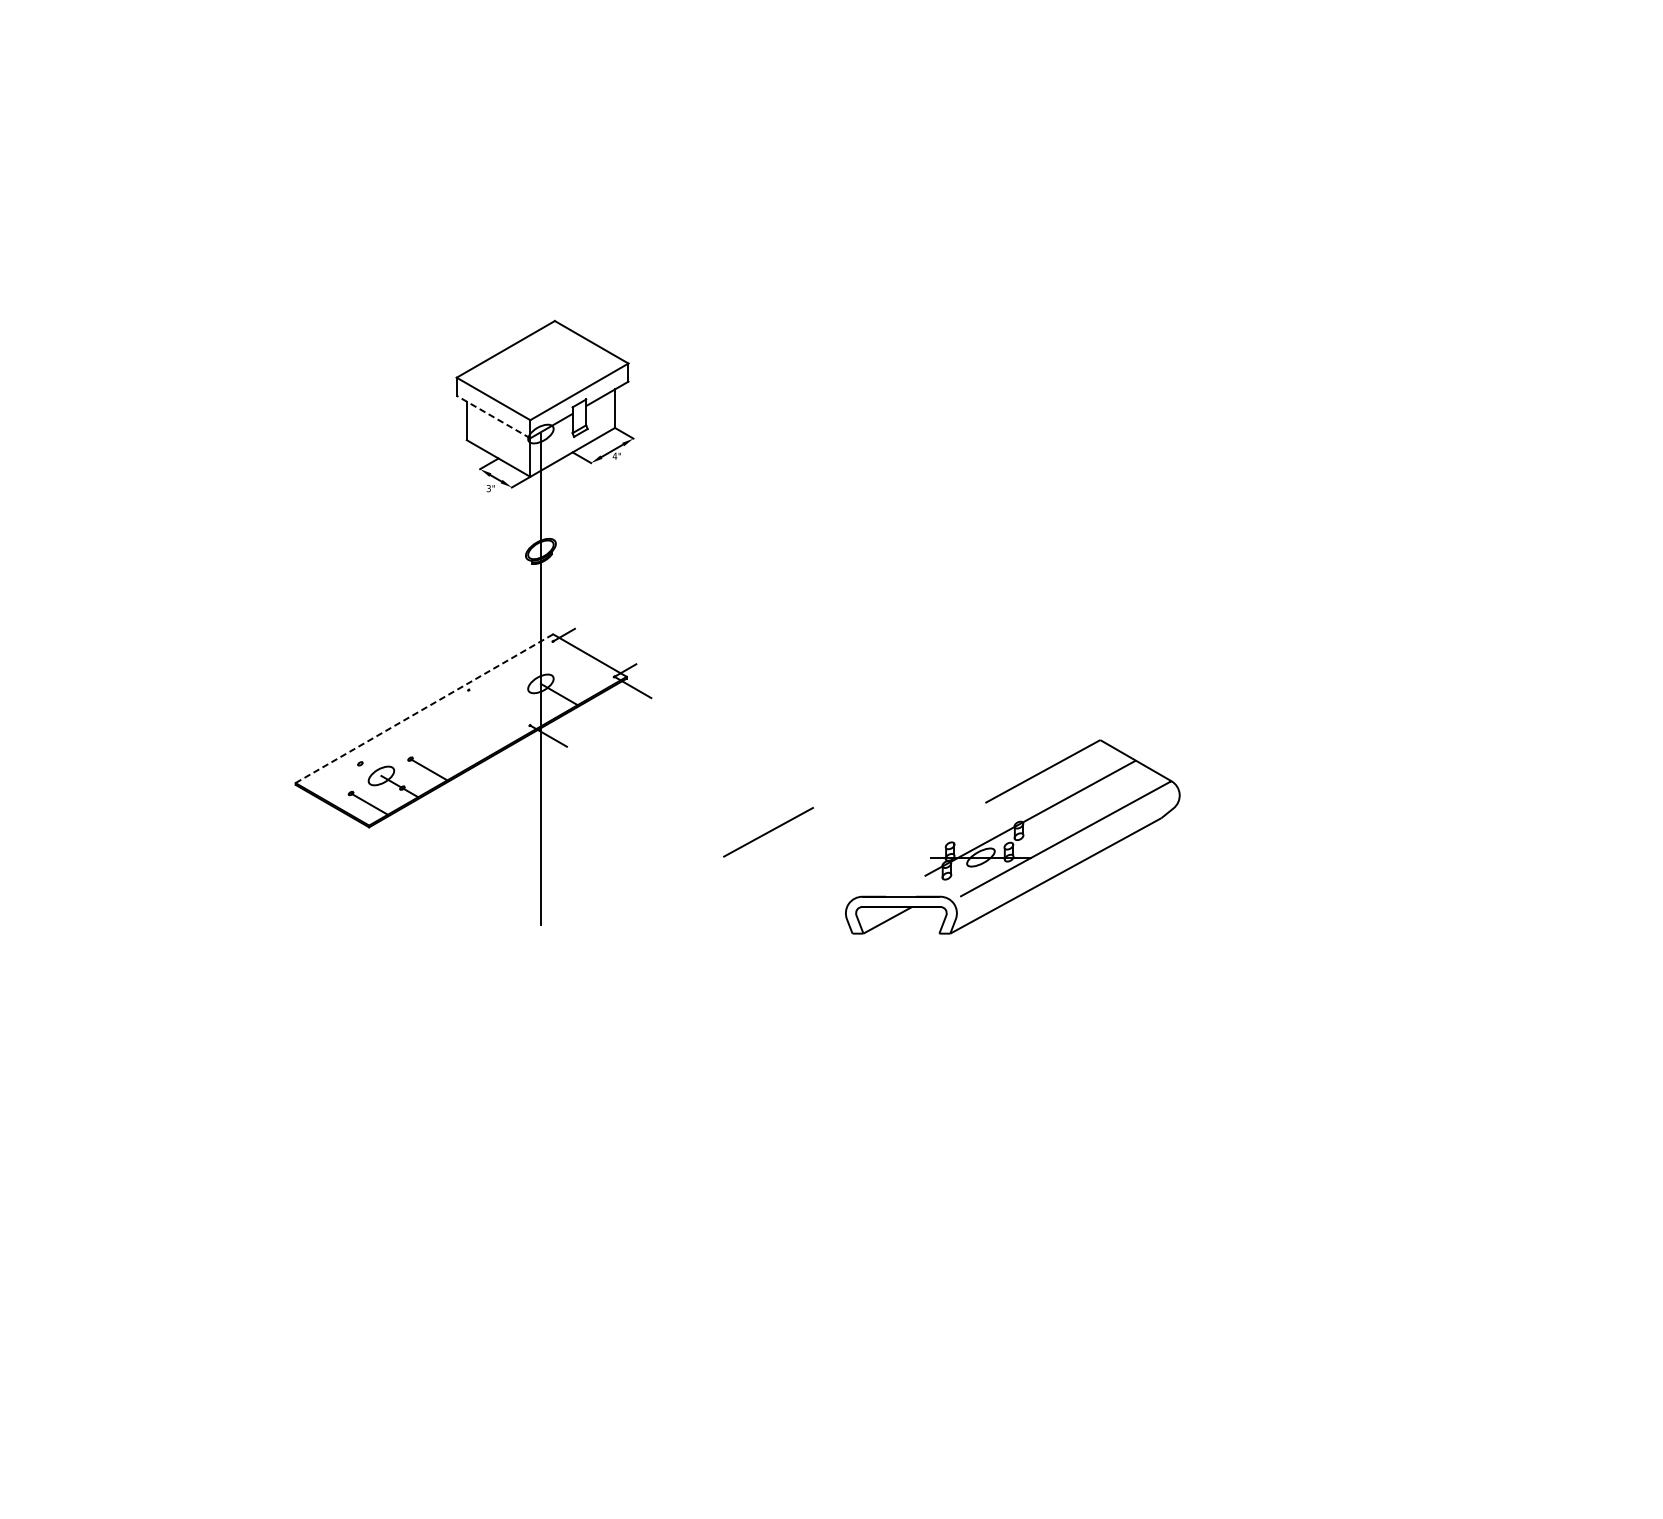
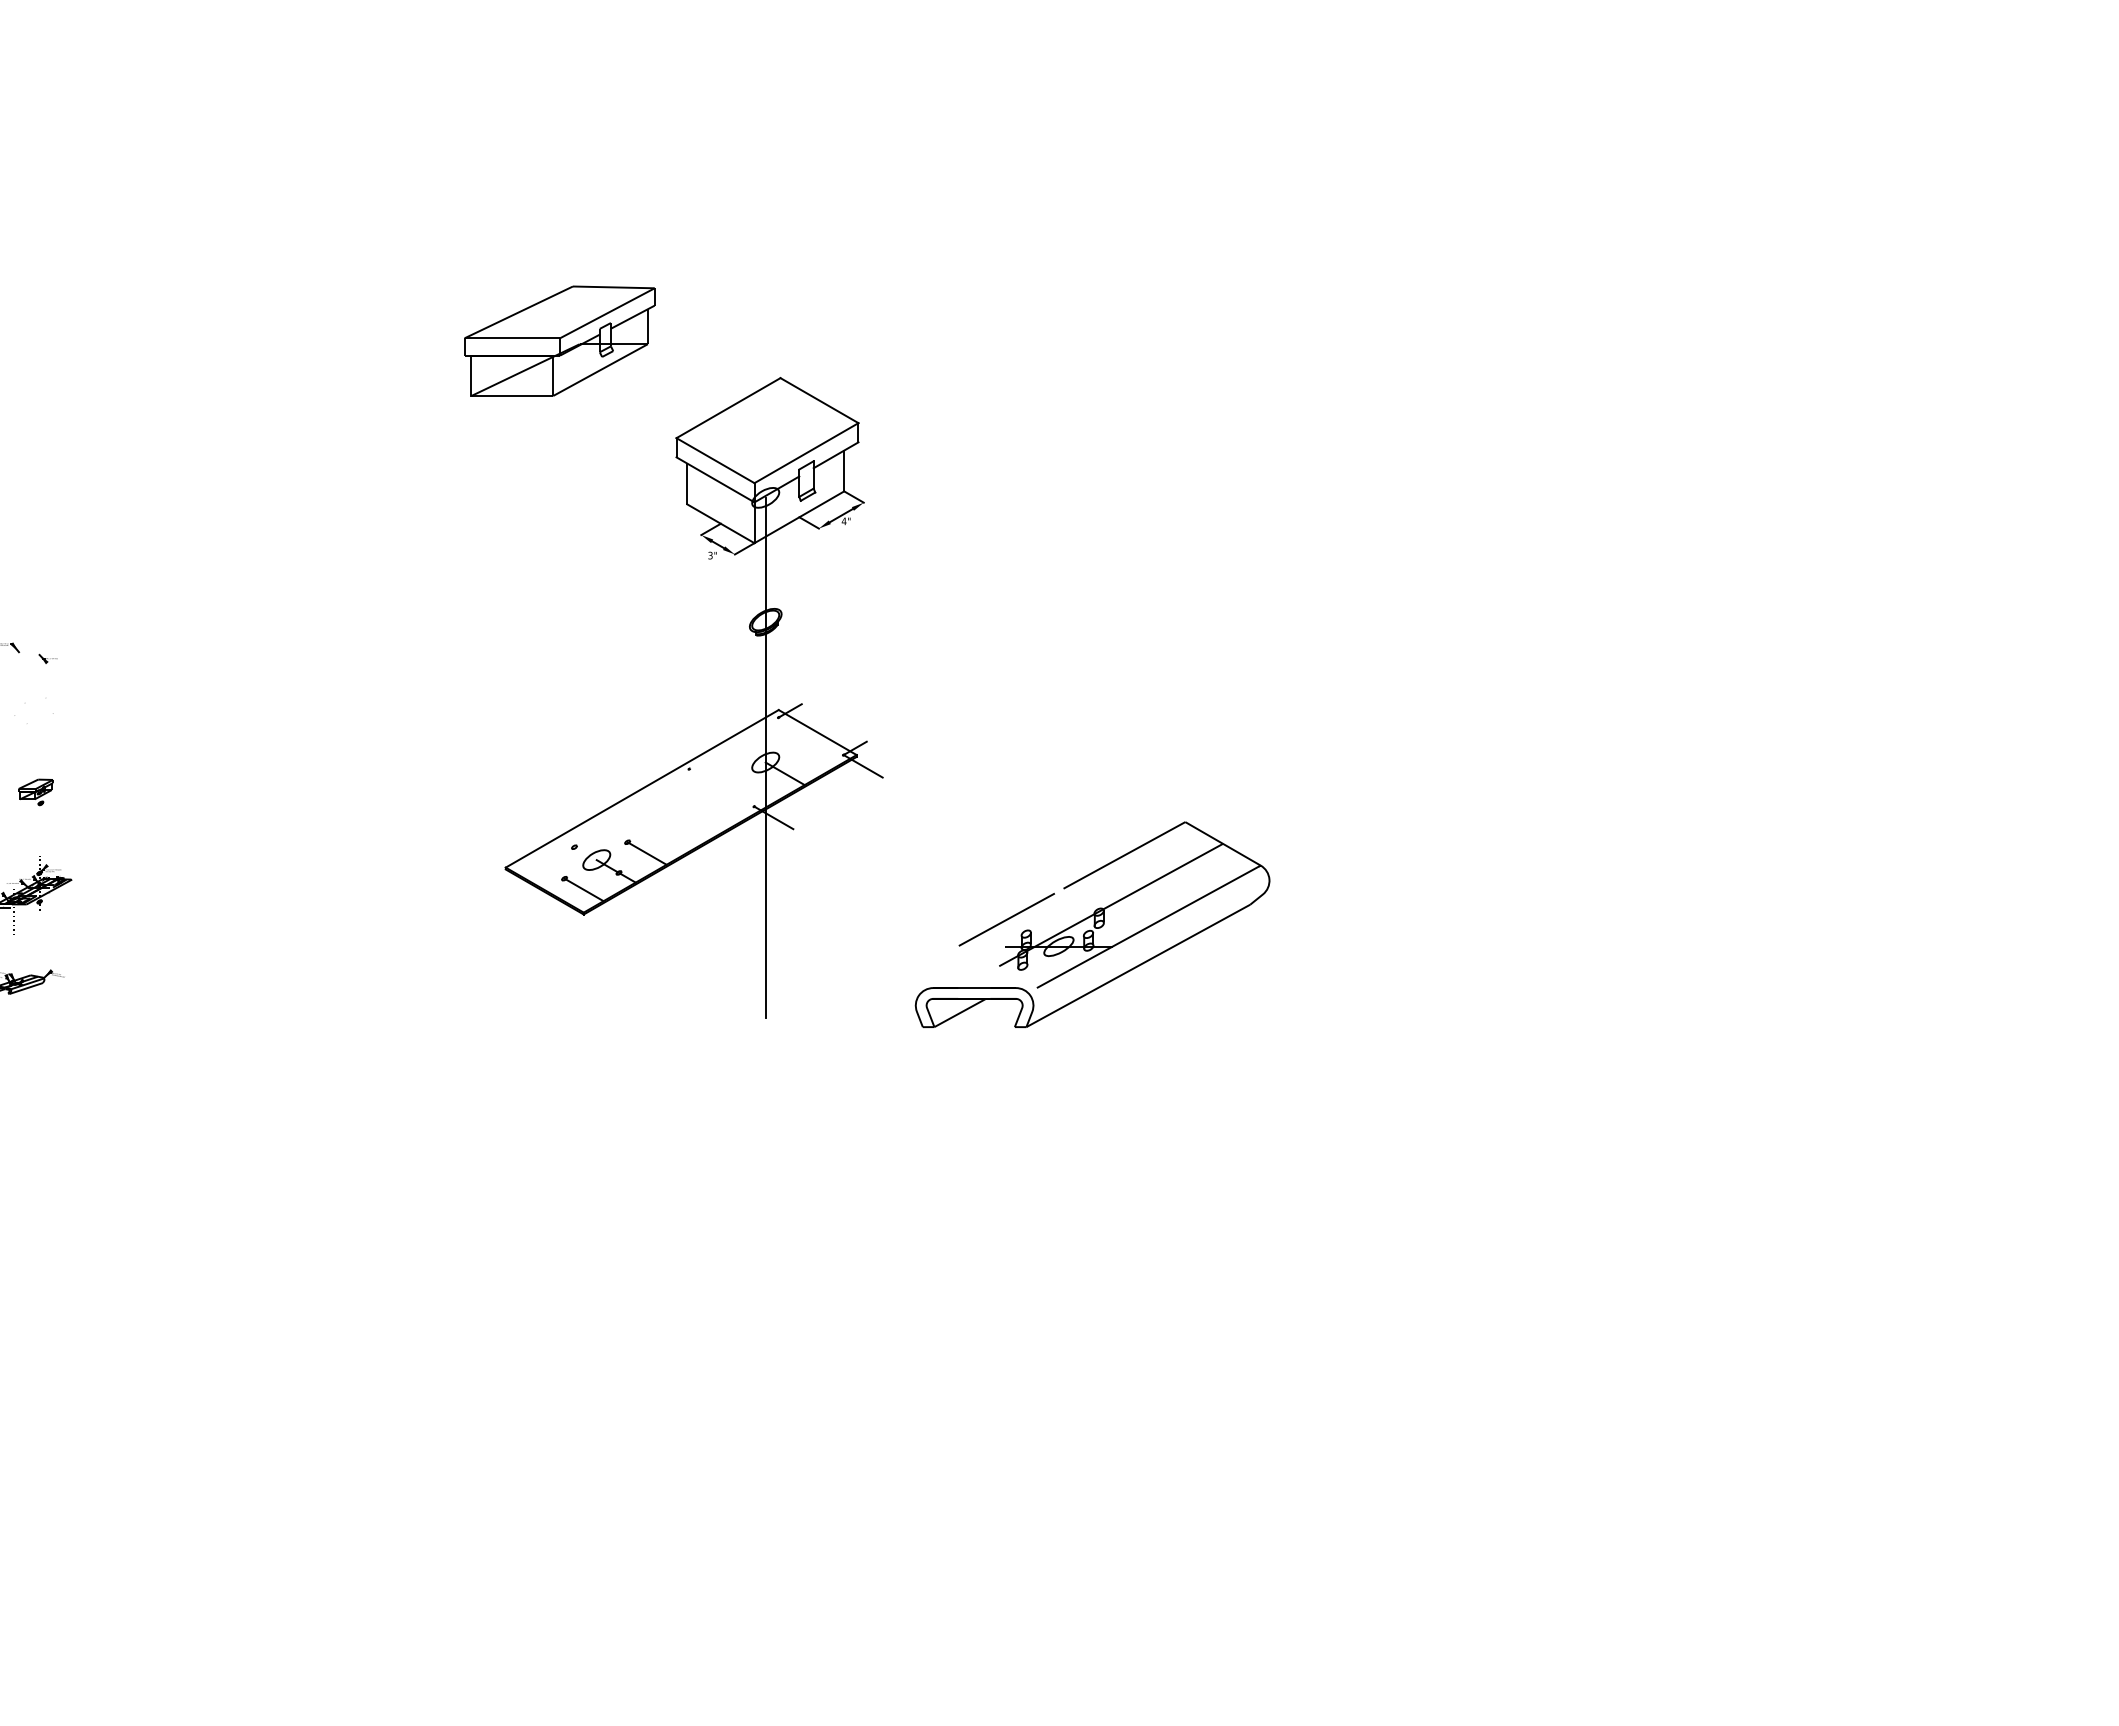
part: (346, 285) -> (559, 340), added
line: (493, 416) -> (715, 479), dashed -> solid
line: (424, 708) -> (642, 788), dashed -> solid
part: (1012, 836) -> (1092, 924), moved

